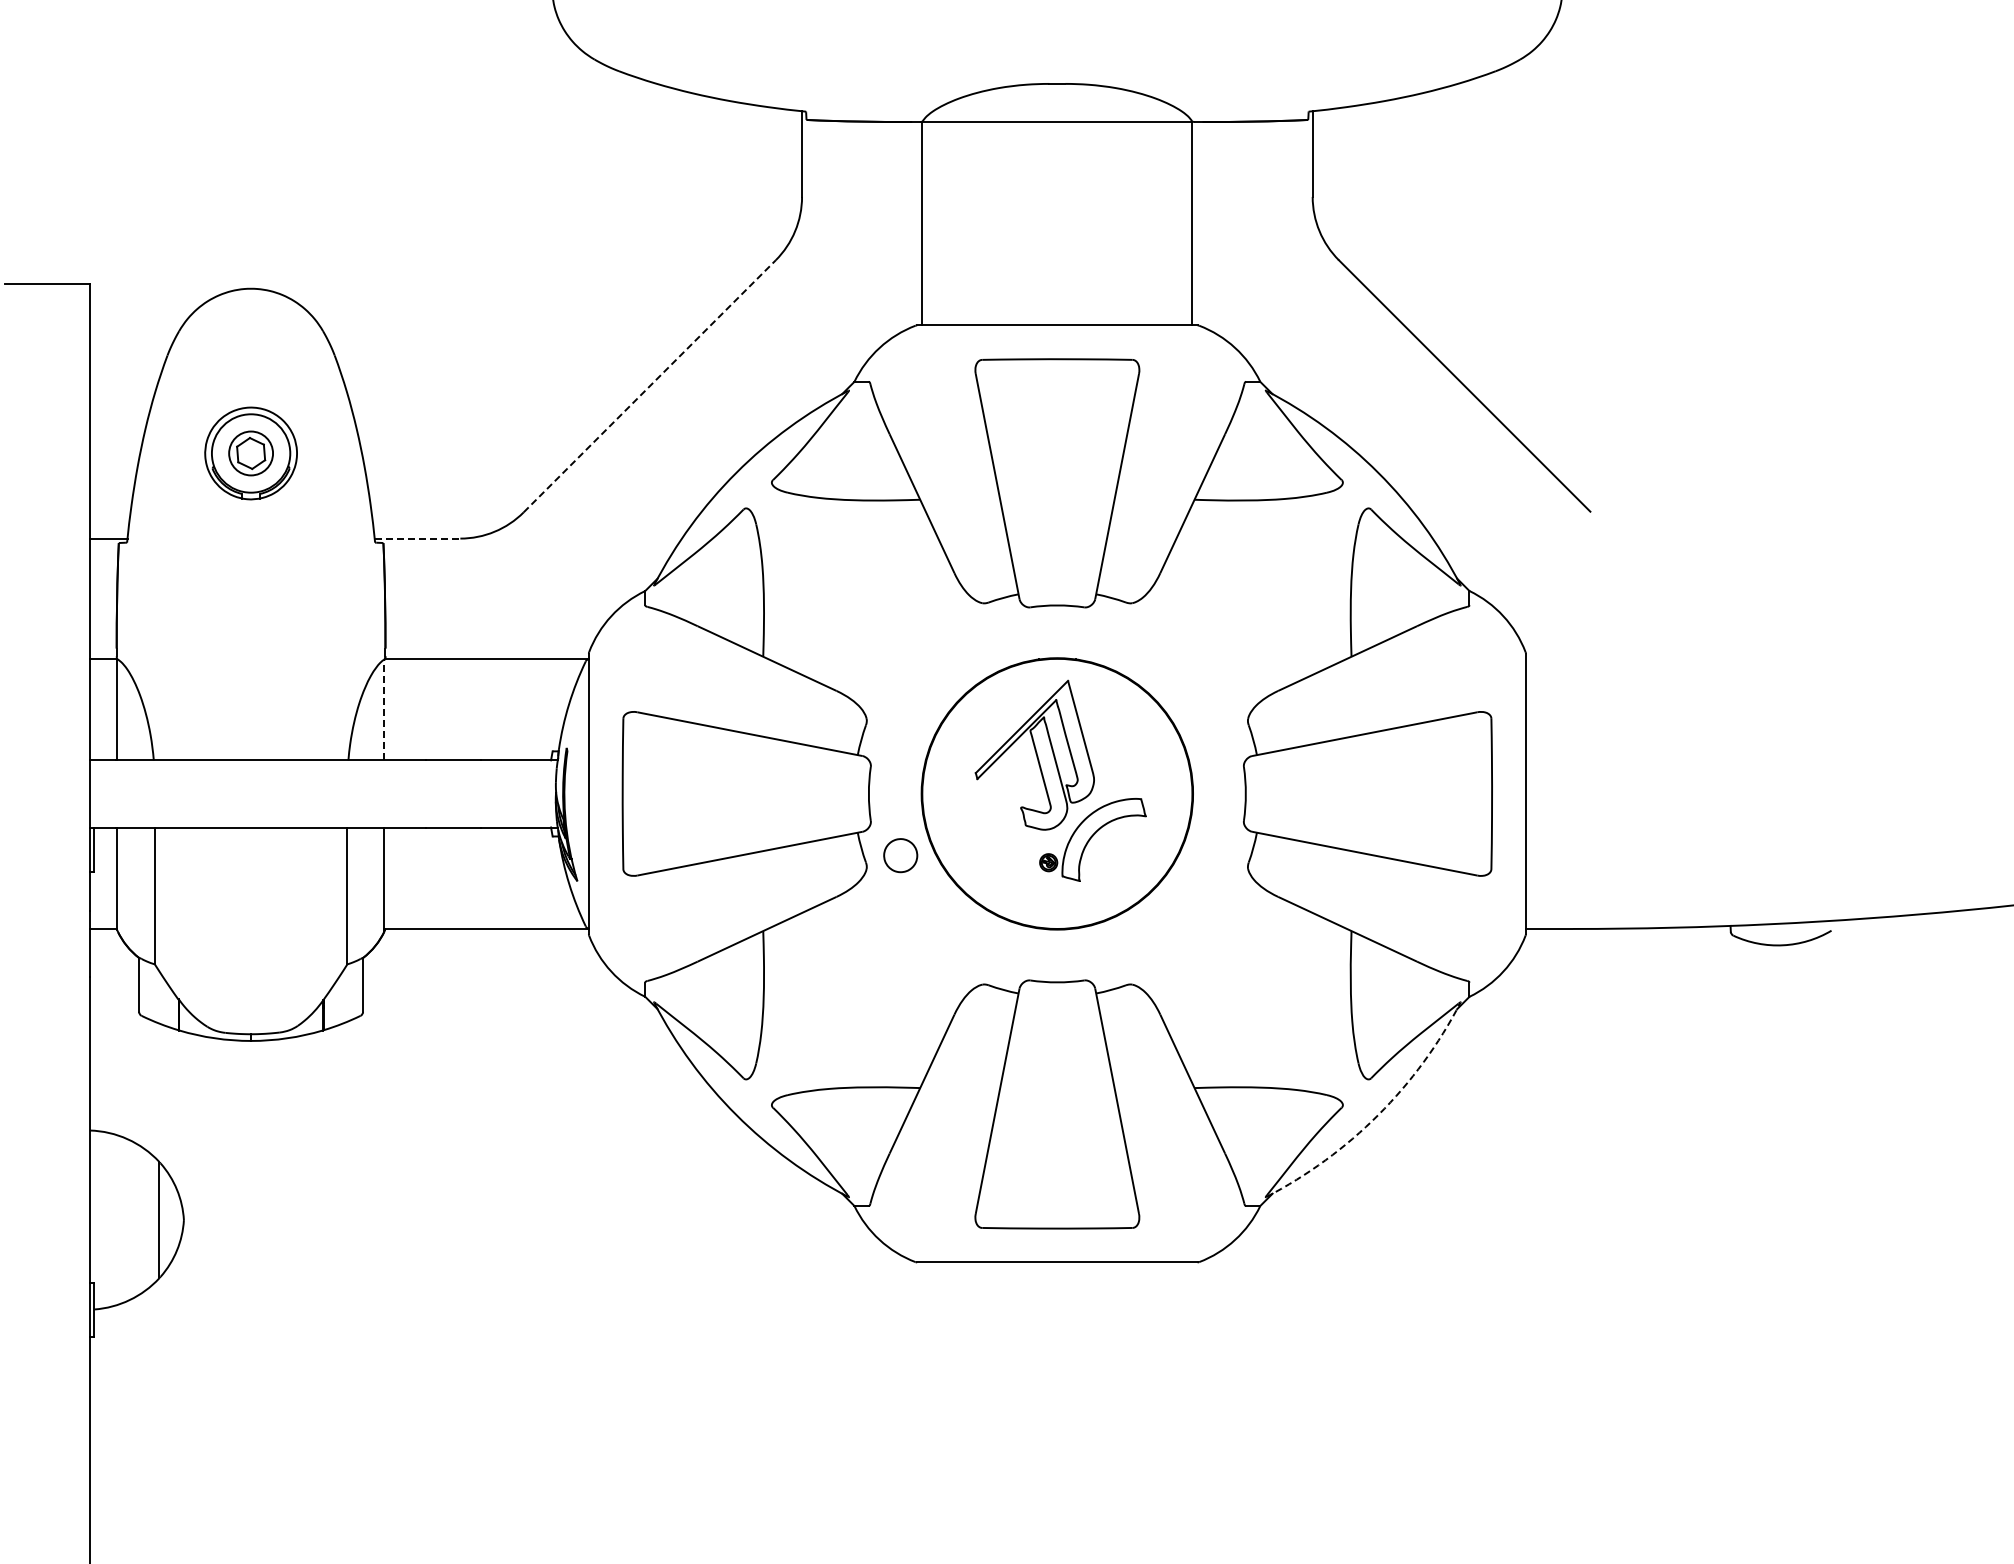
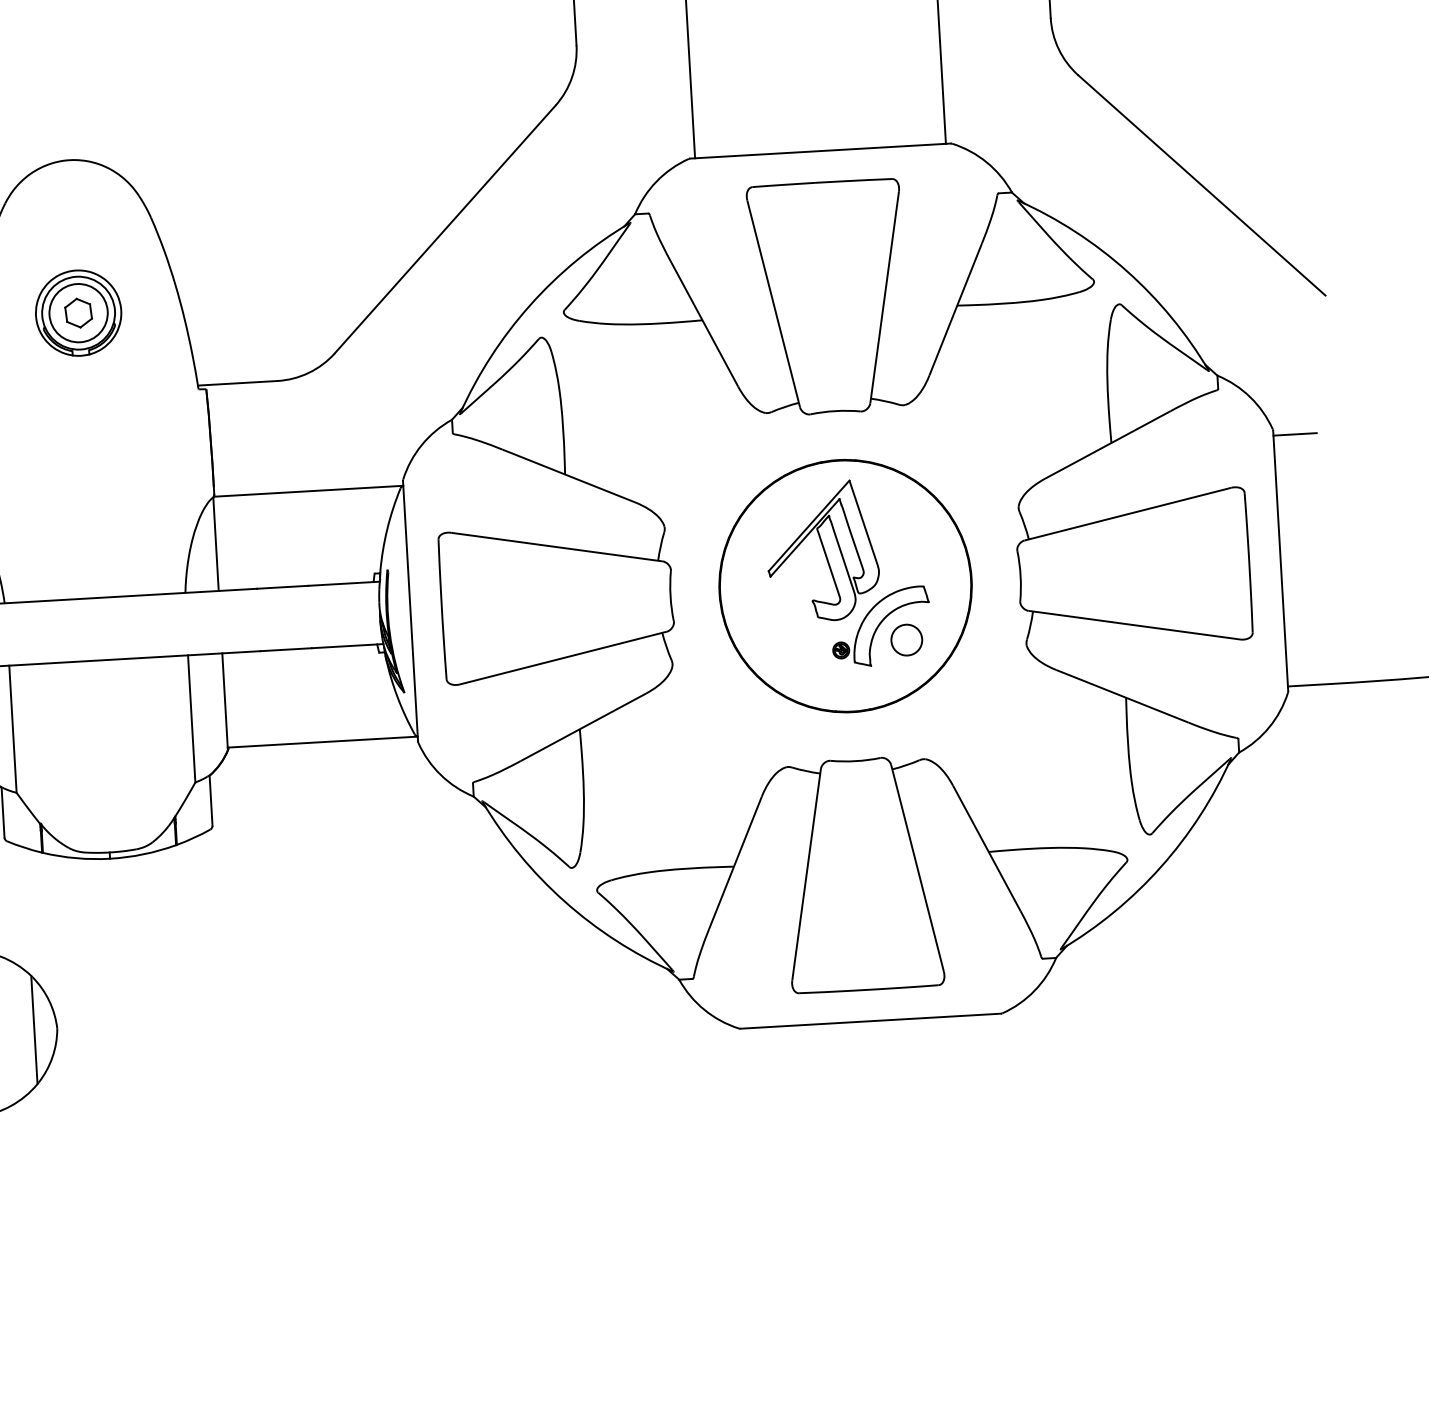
line: (650, 385) -> (445, 228), dashed -> solid
circle: (250, 453) -> (78, 313), size x1.43
line: (417, 538) -> (237, 383), dashed -> solid
line: (1548, 658) -> (1294, 434), added
line: (384, 709) -> (216, 543), dashed -> solid
part: (900, 855) -> (906, 640), moved
arc: (1378, 1114) -> (1160, 866), dashed -> solid

